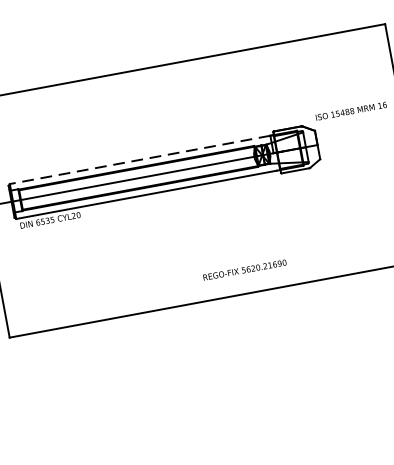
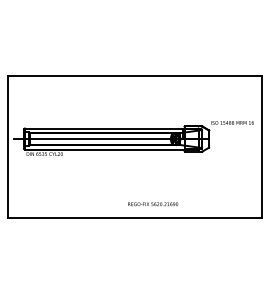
line: (139, 159) -> (103, 128), dashed -> solid

